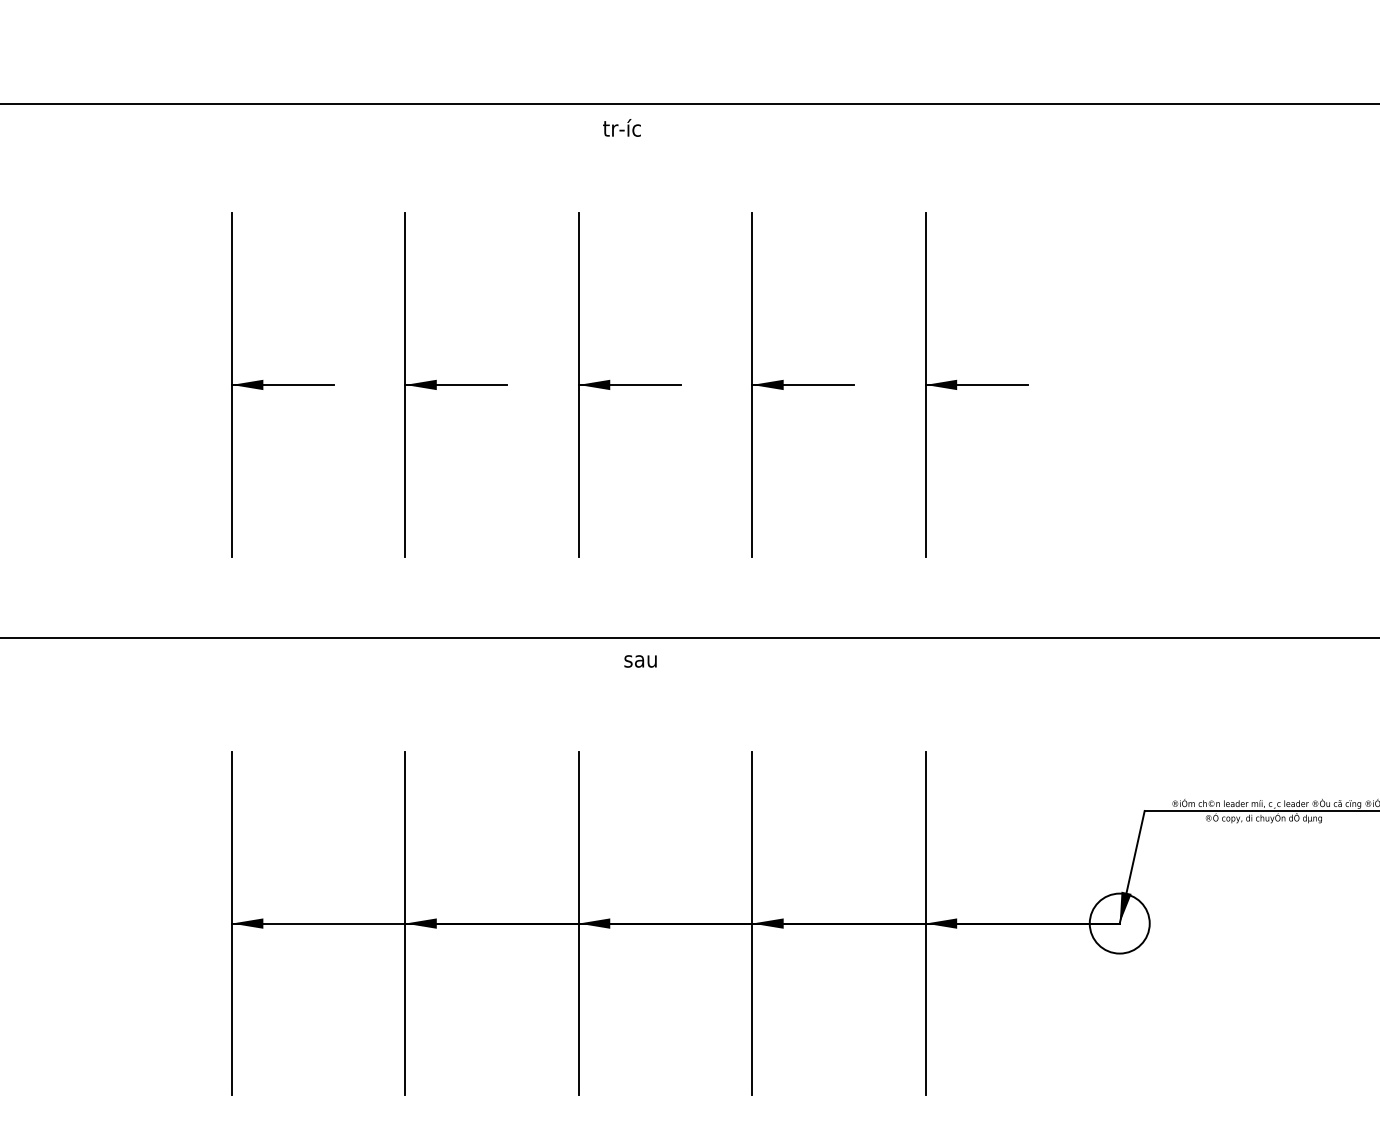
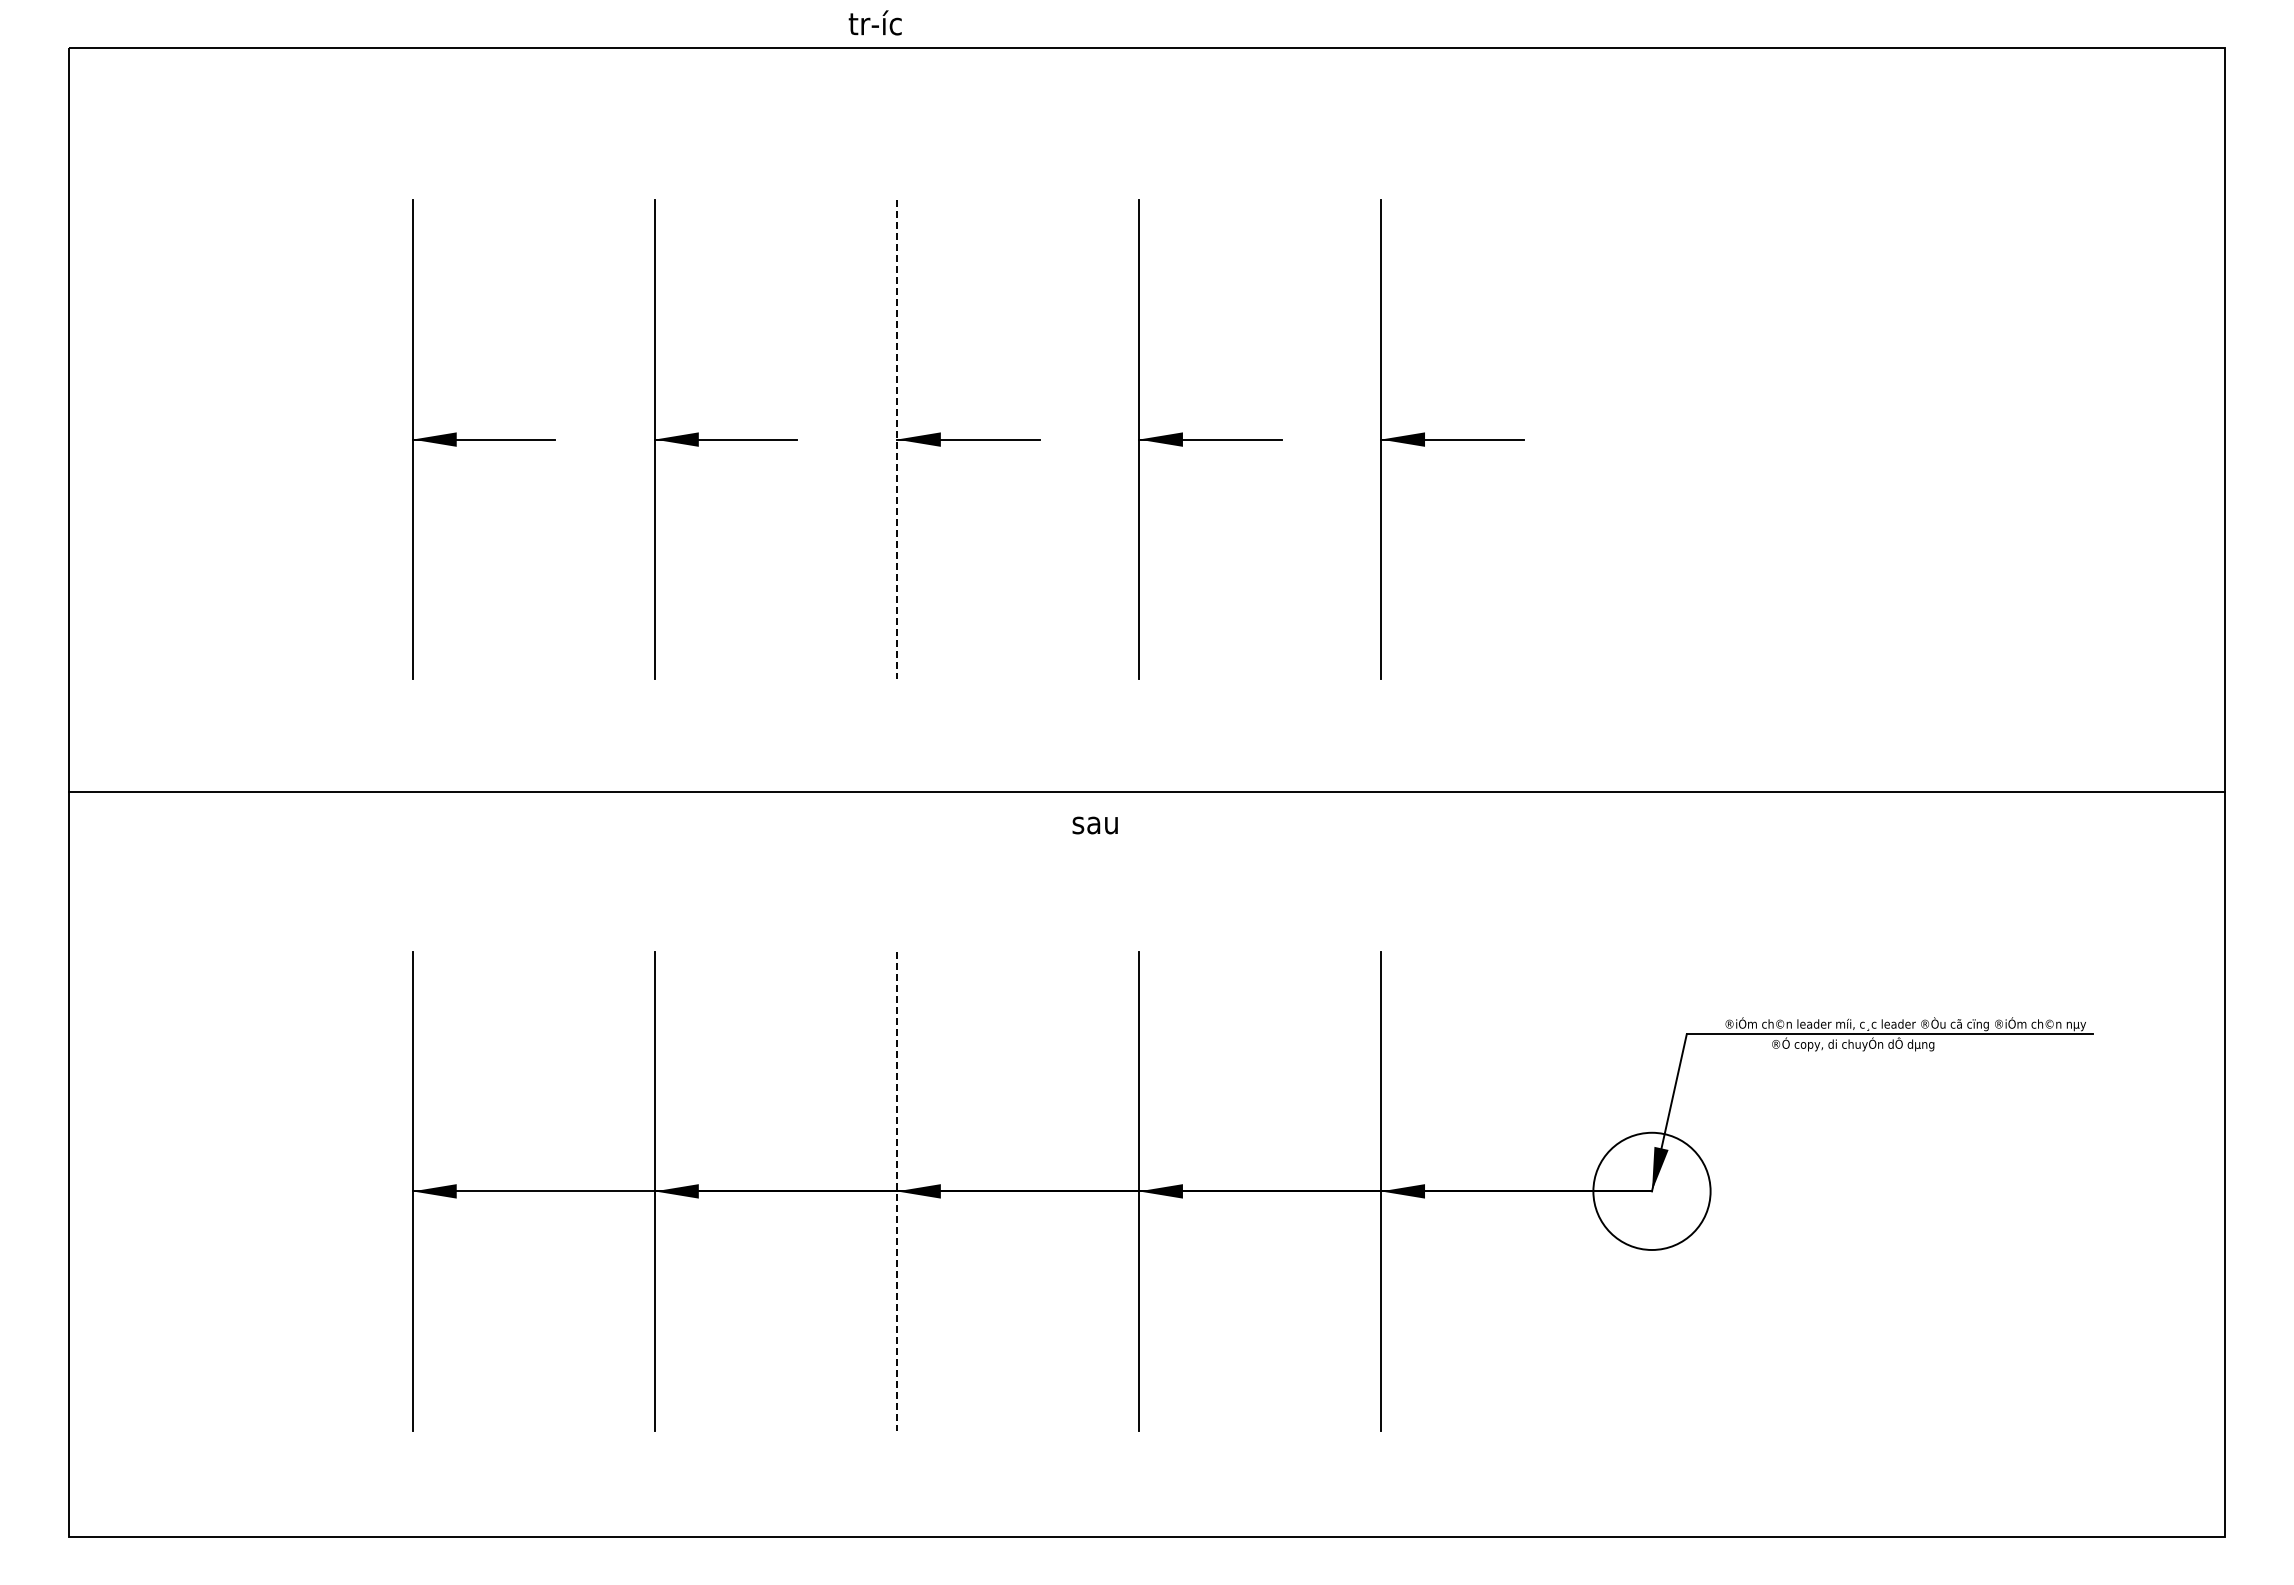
text: (621, 127) -> (874, 22), moved
line: (578, 384) -> (896, 439), solid -> dashed
text: (640, 661) -> (1094, 825), moved
line: (578, 923) -> (896, 1191), solid -> dashed
circle: (1119, 923) -> (1651, 1191), size x1.4

